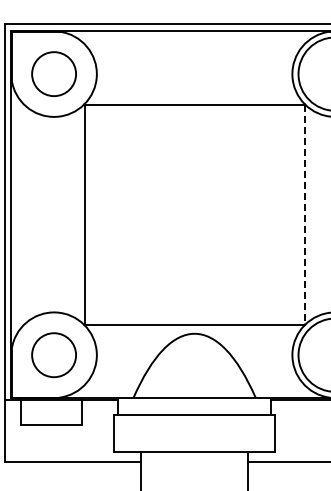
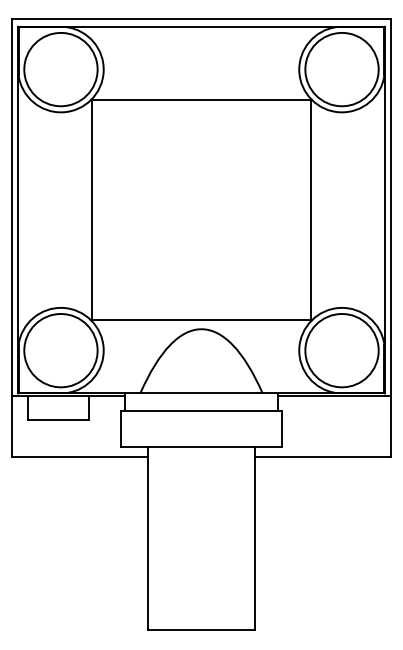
circle: (53, 74) -> (60, 69), size x1.67
line: (304, 215) -> (311, 210), dashed -> solid
circle: (53, 355) -> (60, 350), size x1.67

